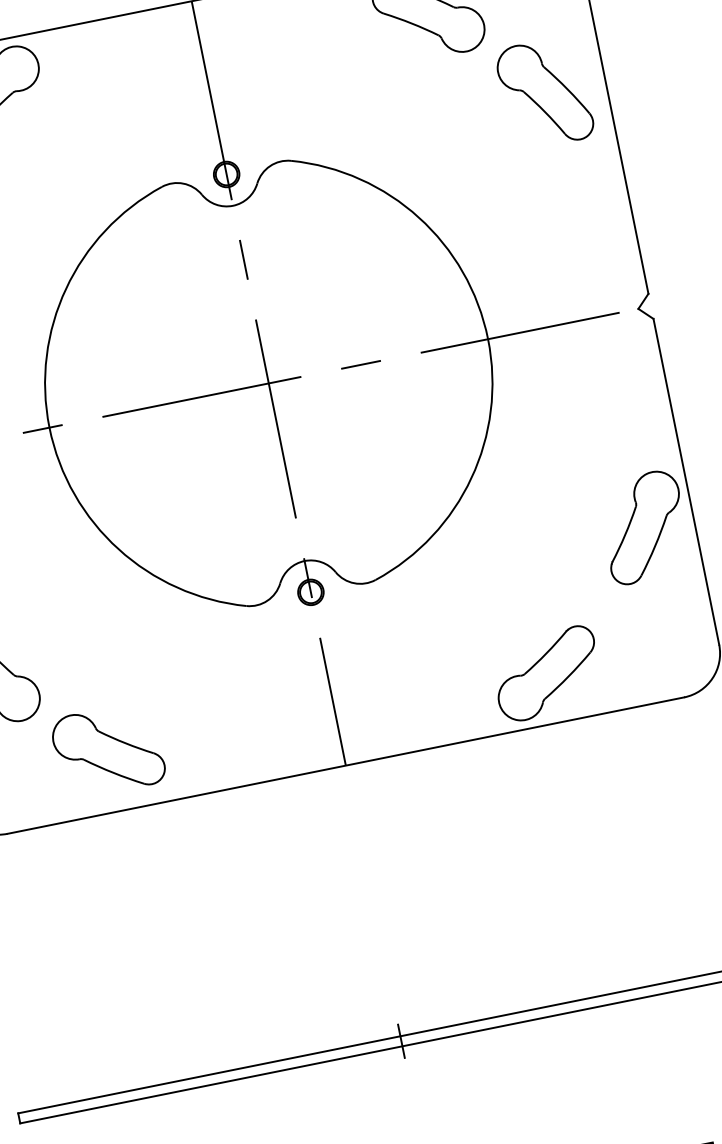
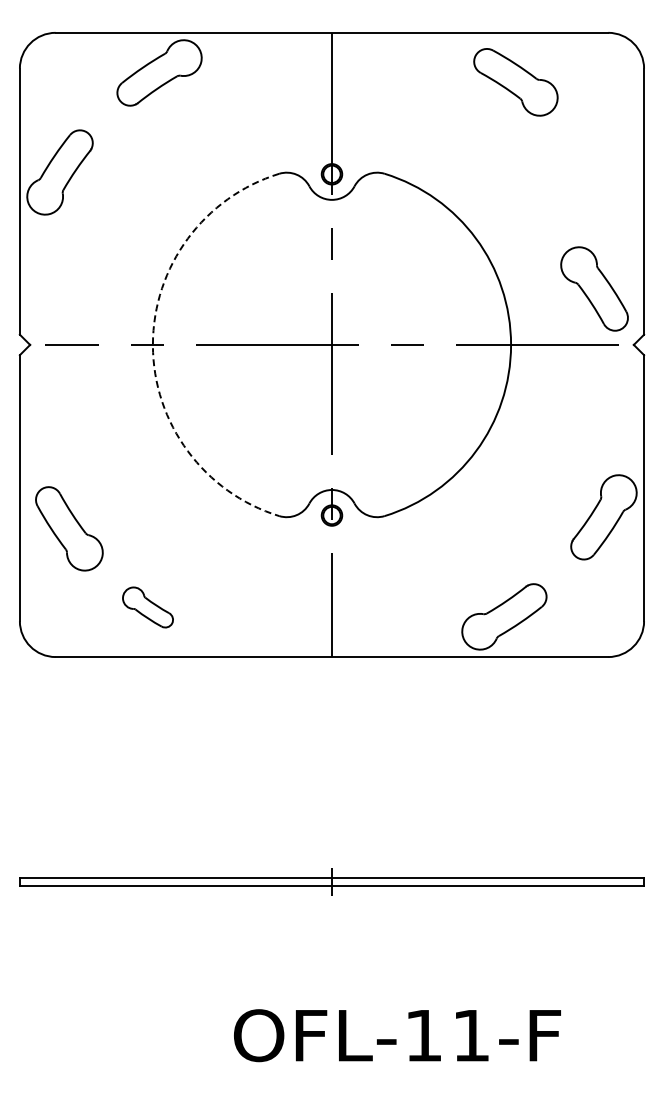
part: (544, 92) -> (594, 288), moved
arc: (48, 427) -> (152, 344), solid -> dashed
part: (107, 750) -> (147, 607), size x0.6

